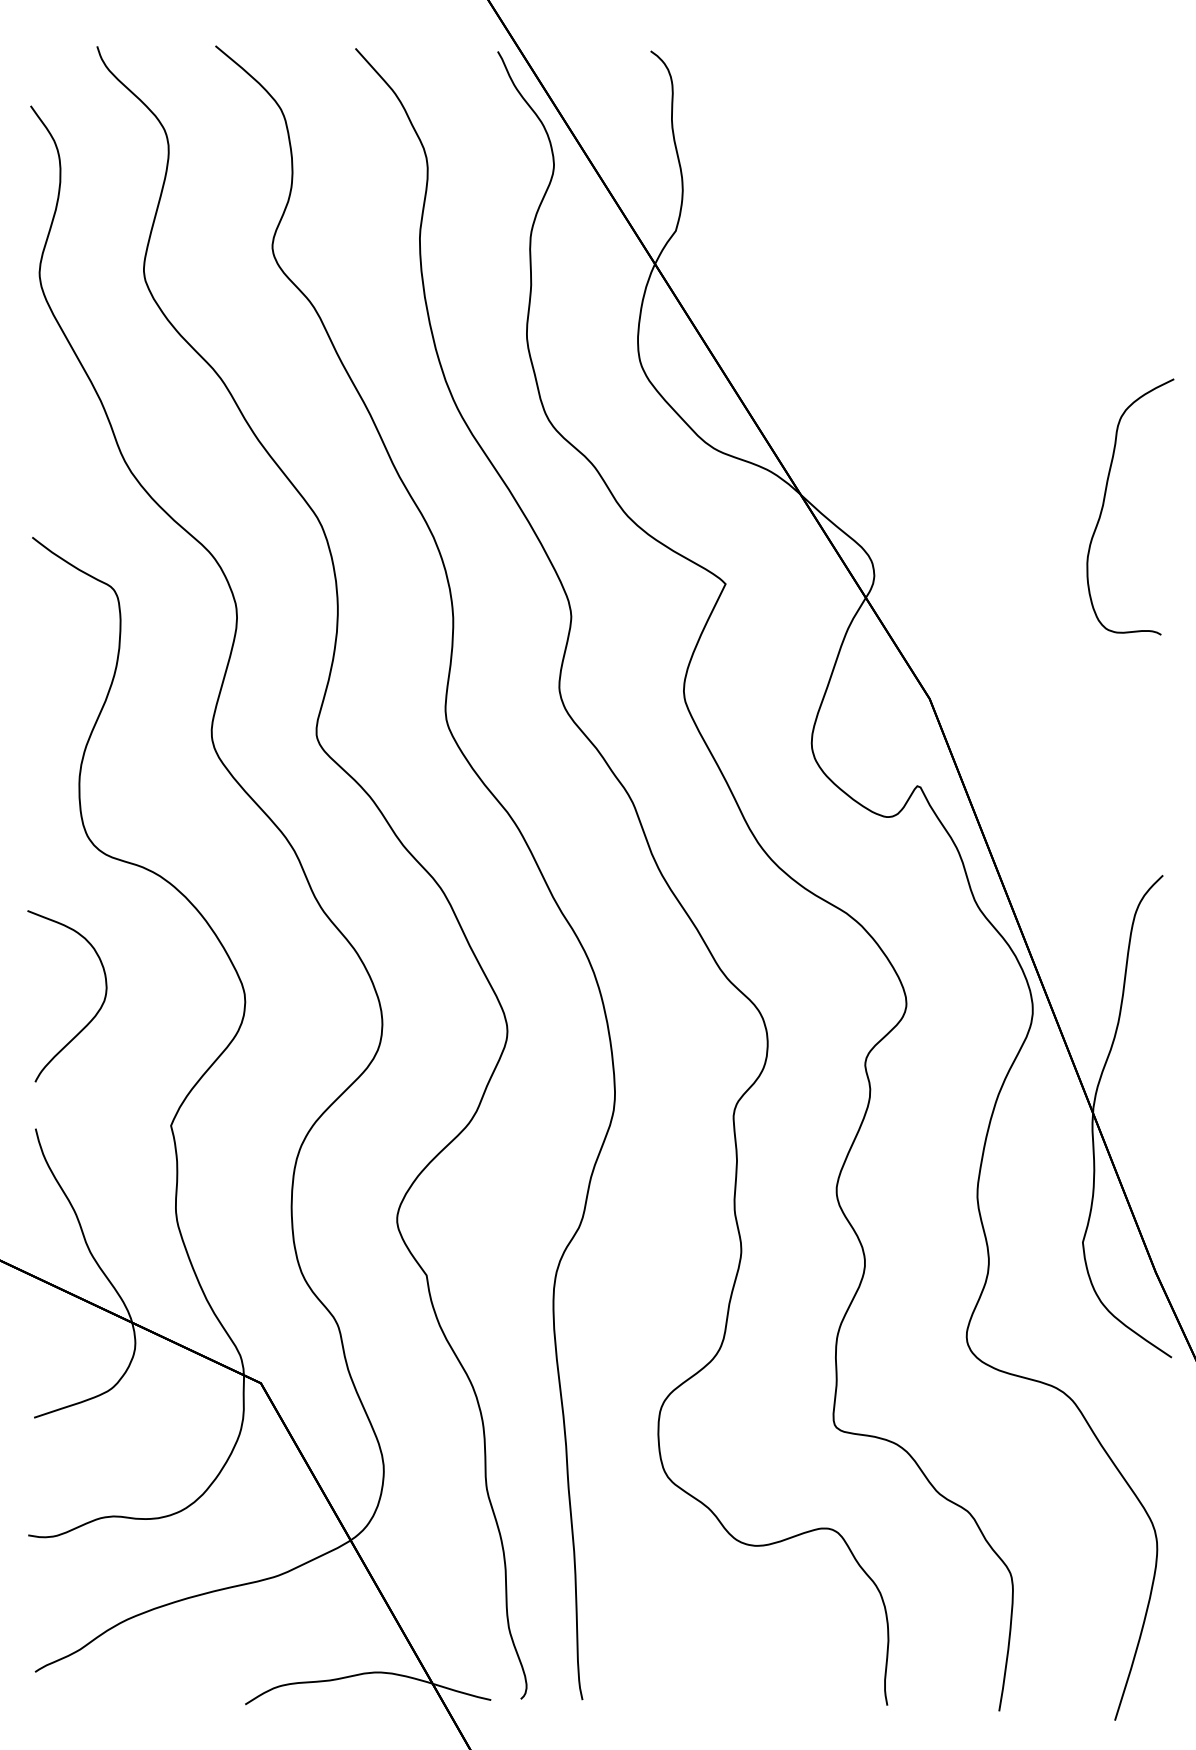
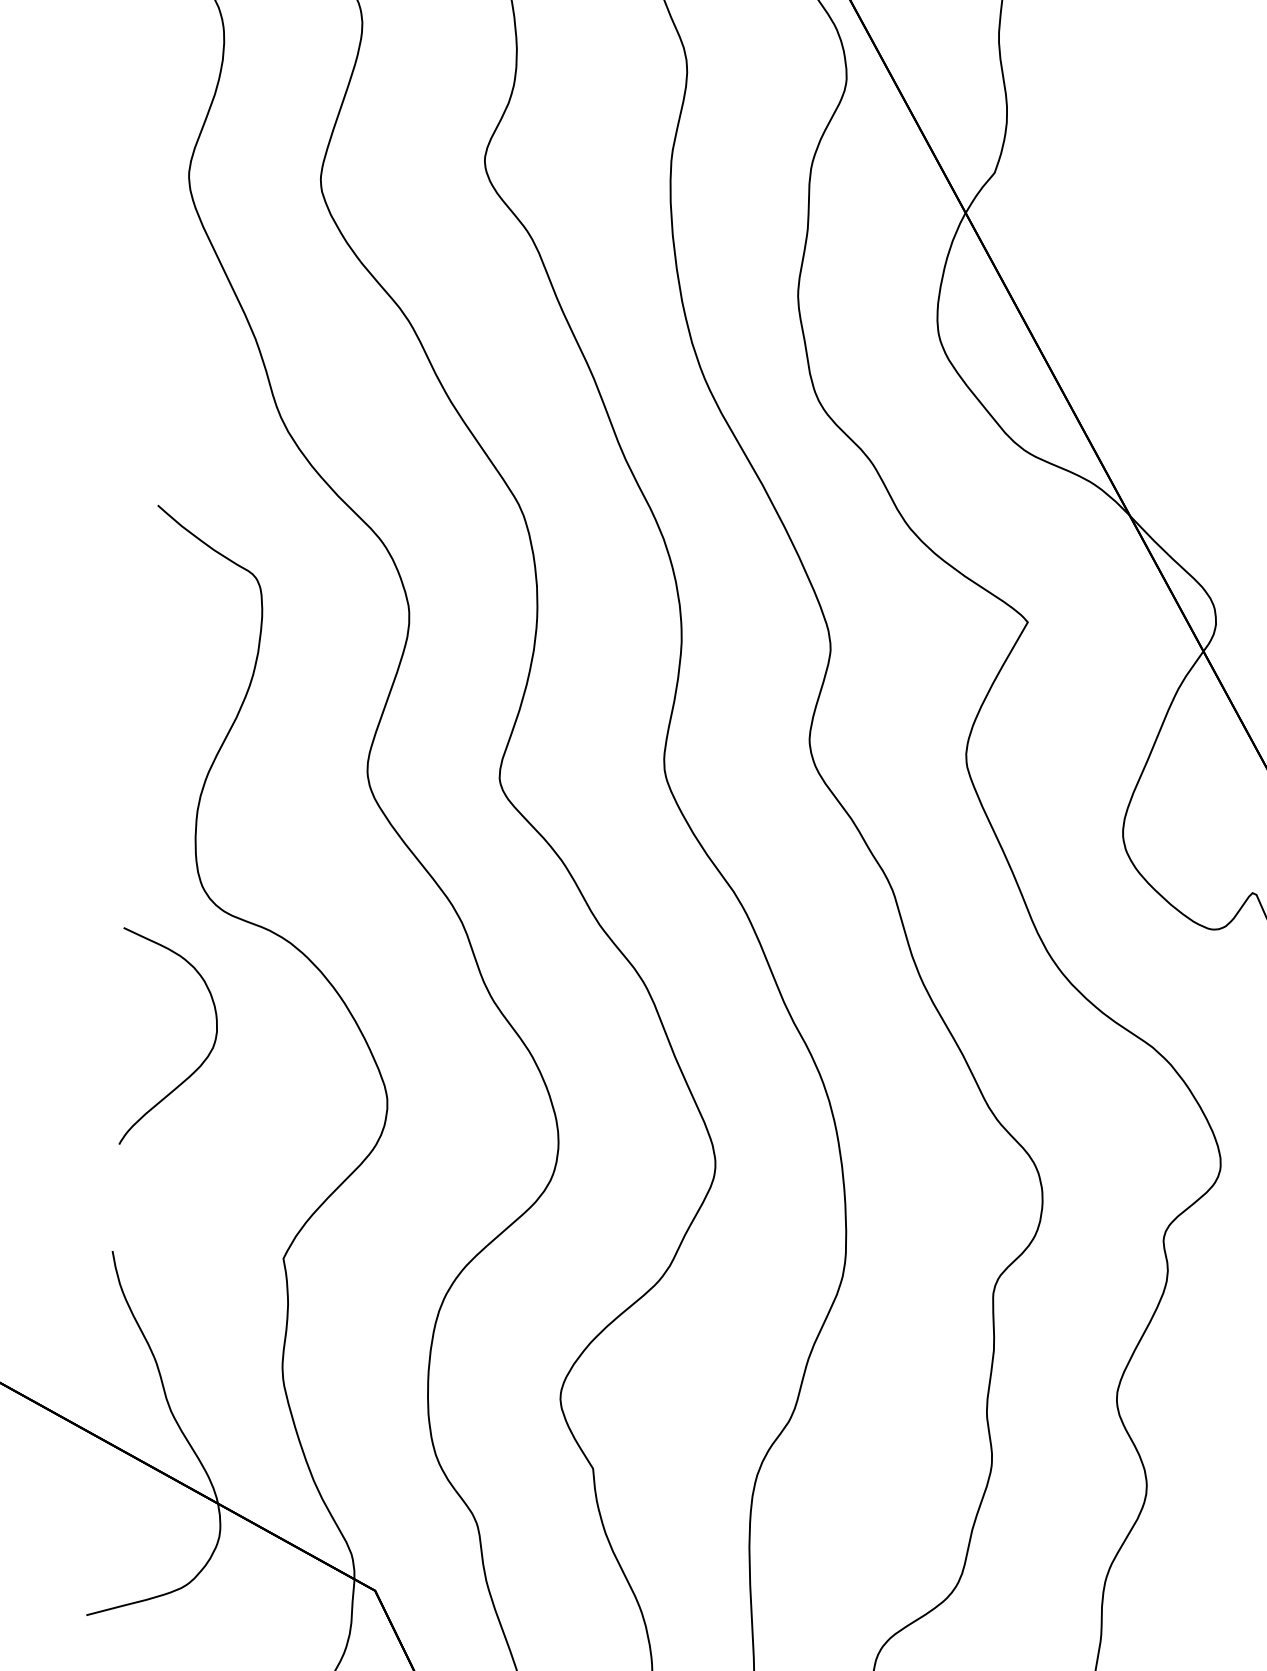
curve: (92, 1017) -> (196, 1067), moved

